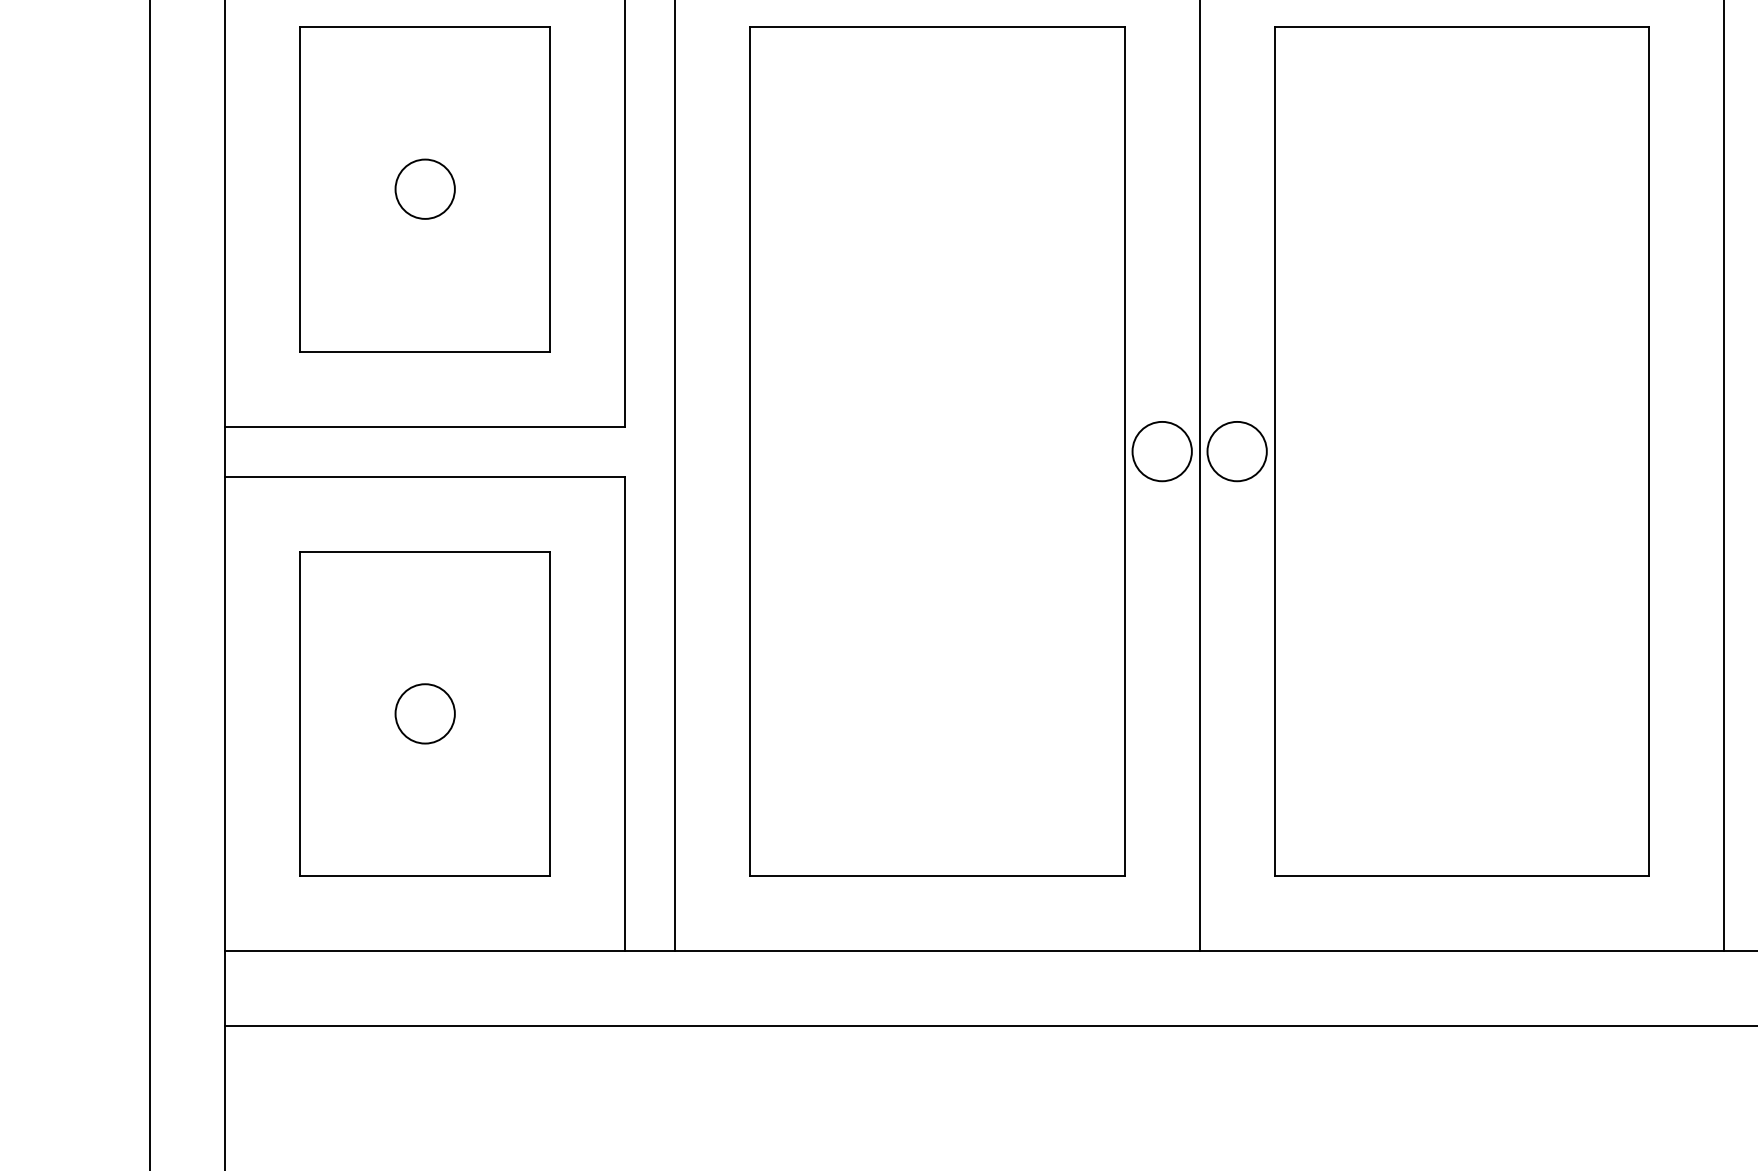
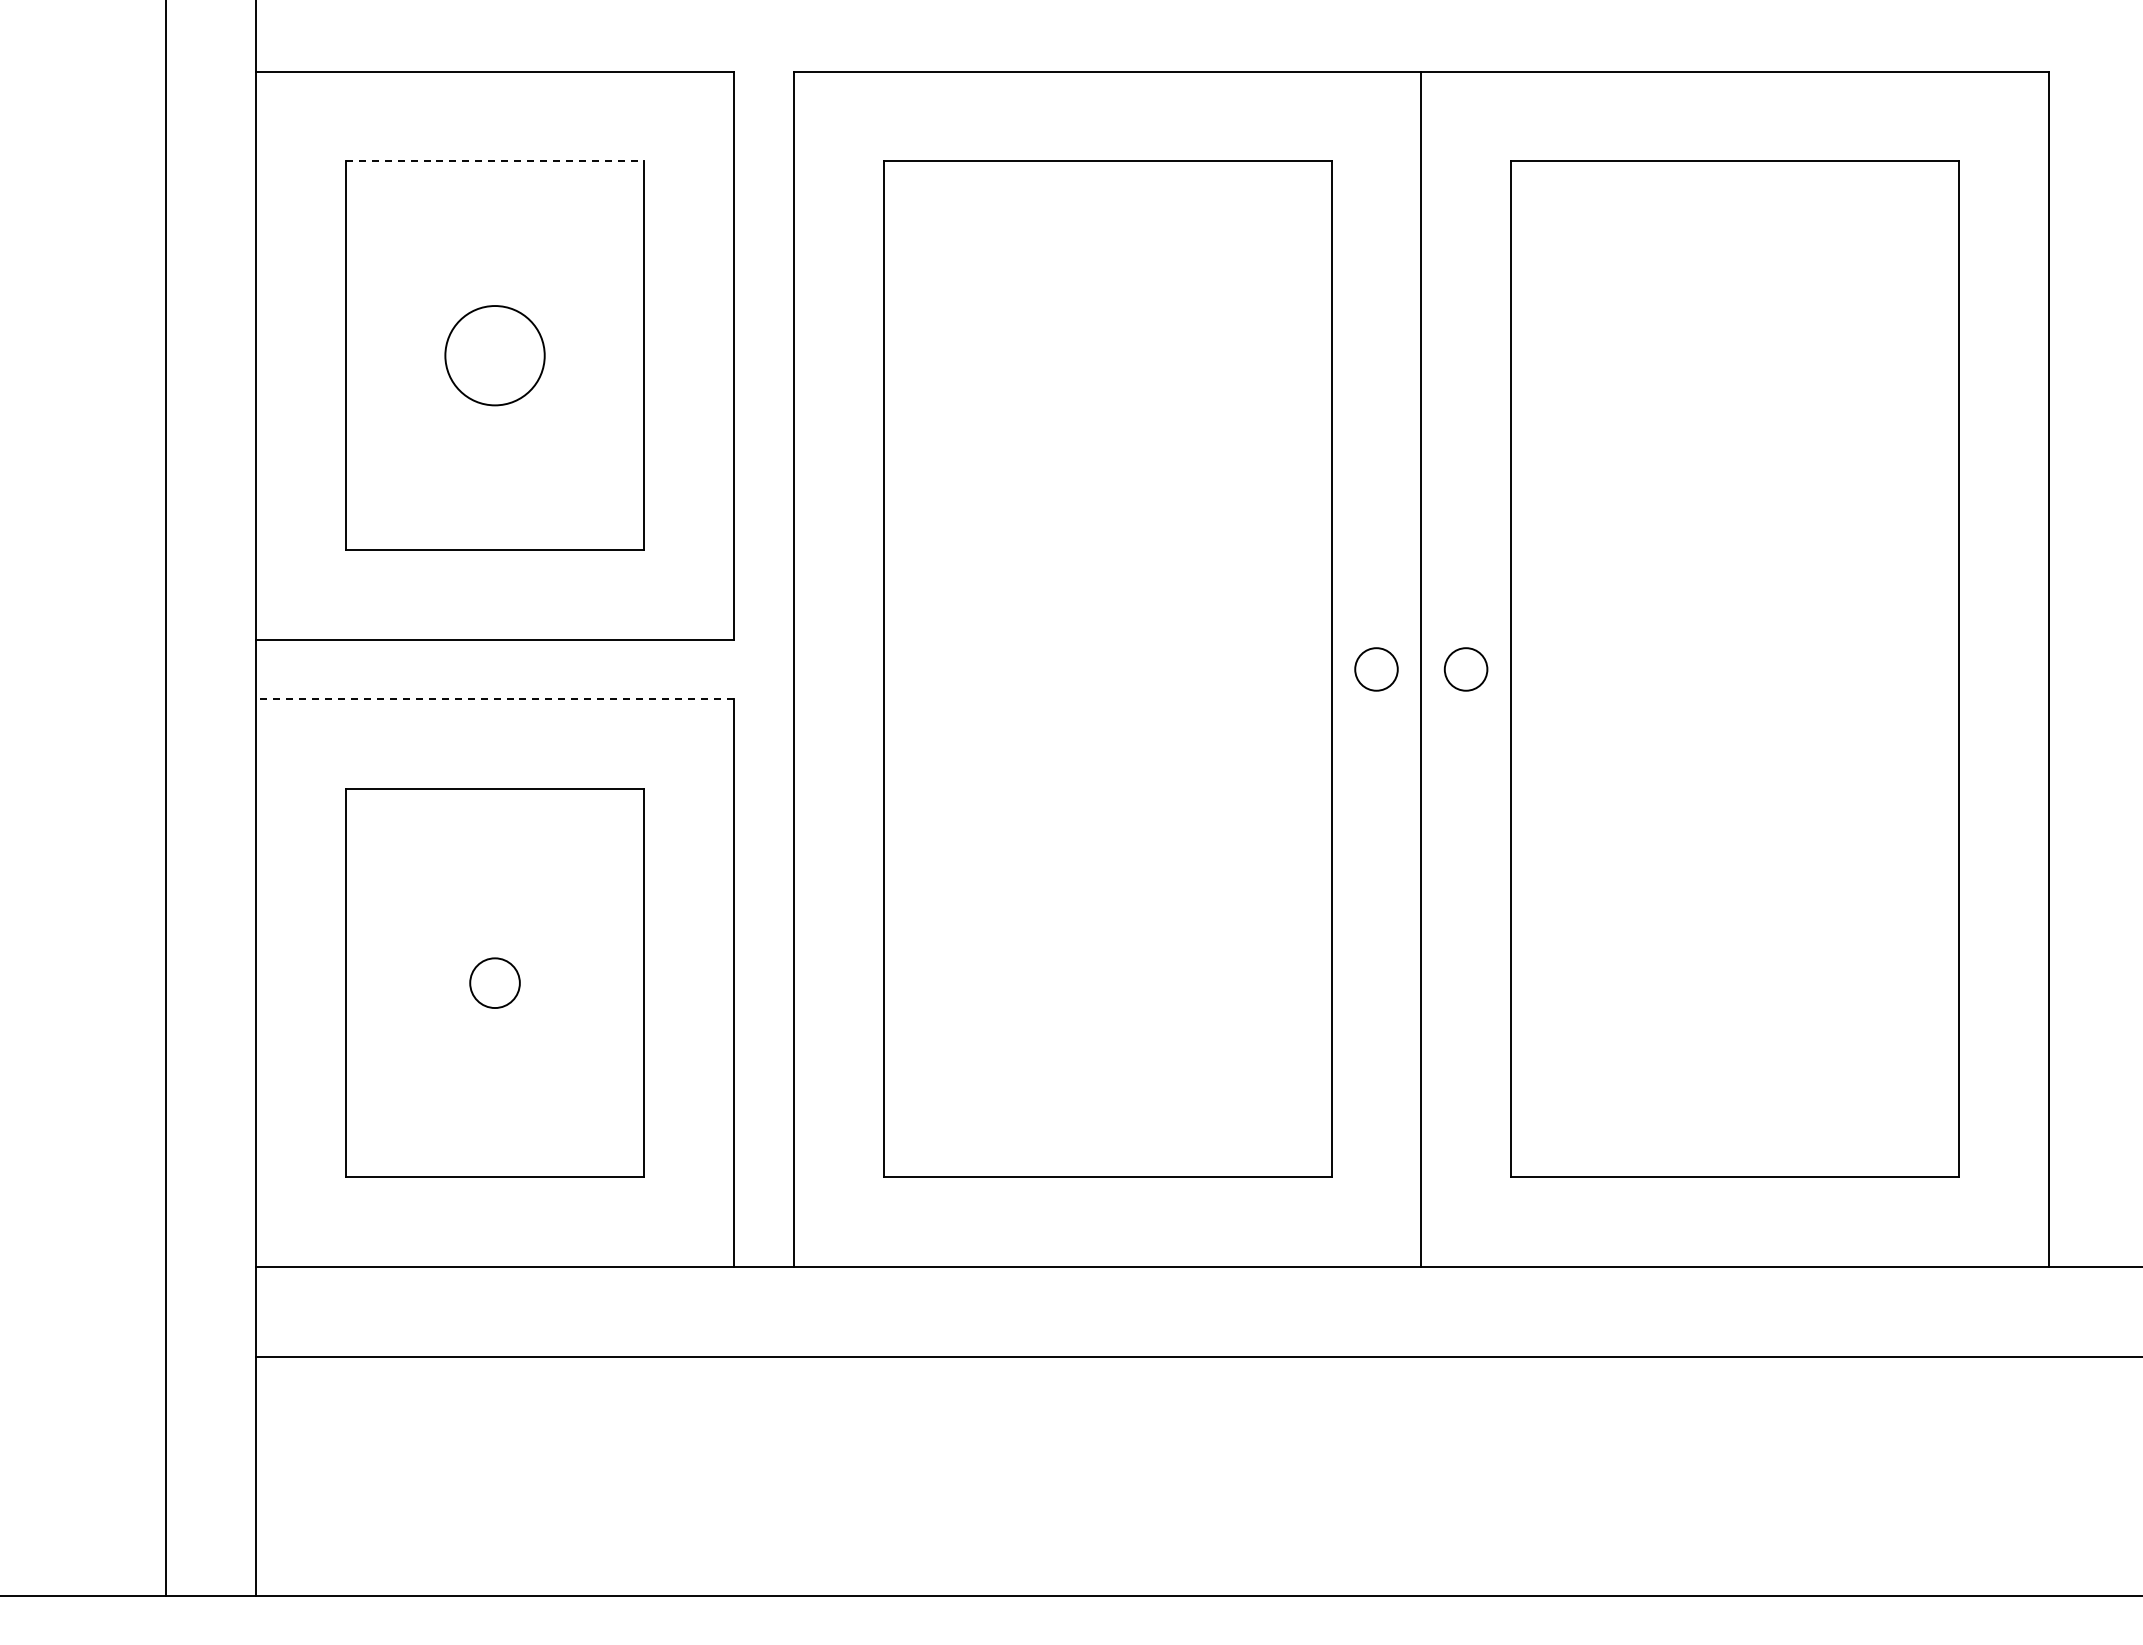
line: (425, 26) -> (495, 161), solid -> dashed
circle: (424, 189) -> (494, 355), size x1.4
circle: (1162, 451) -> (1376, 669), size x0.6
circle: (1236, 451) -> (1465, 669), size x0.6
line: (424, 476) -> (494, 699), solid -> dashed
circle: (424, 713) -> (494, 982), size x0.7

